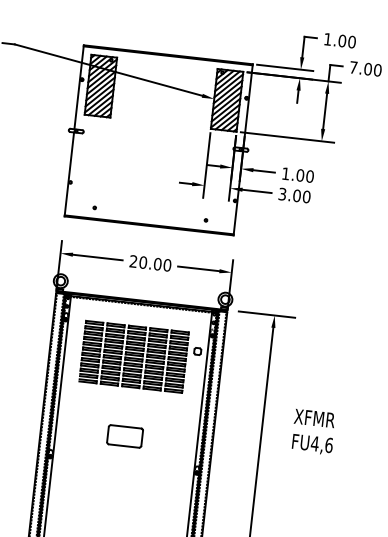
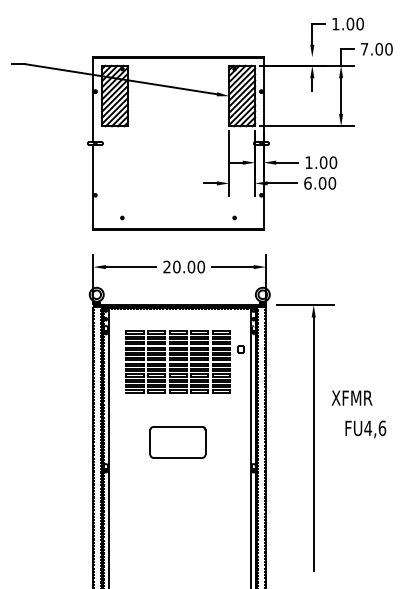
line: (285, 68) -> (296, 57), removed
text: (282, 194) -> (307, 183), 3.00 -> 6.00
text: (314, 417) -> (351, 397), moved
part: (125, 435) -> (178, 441), size x1.6

